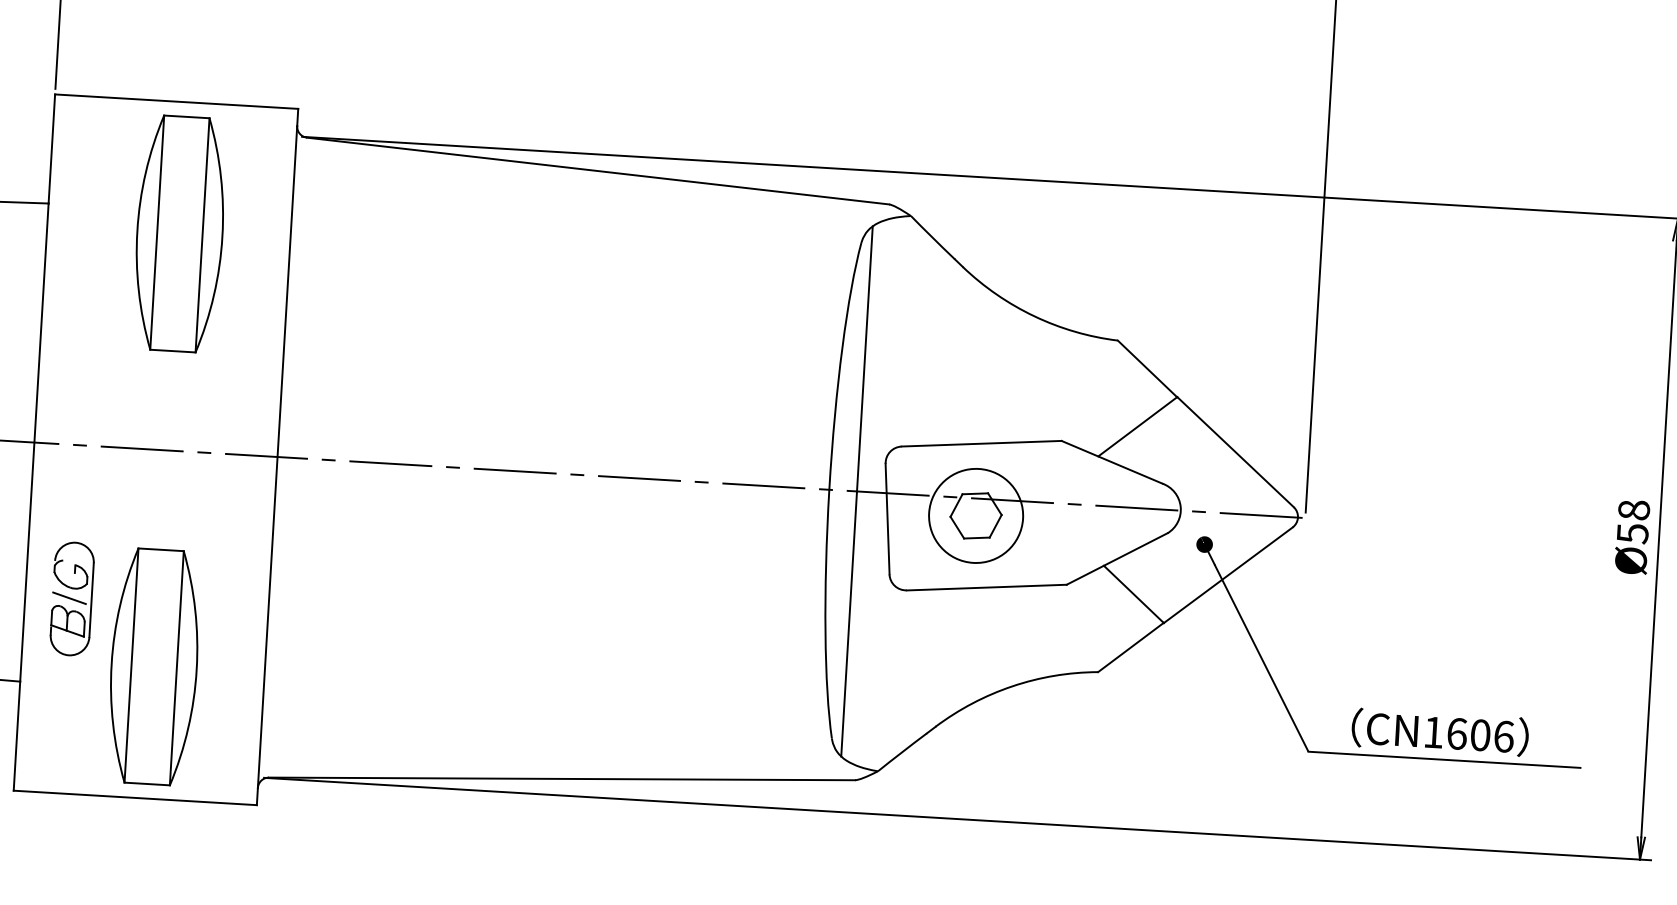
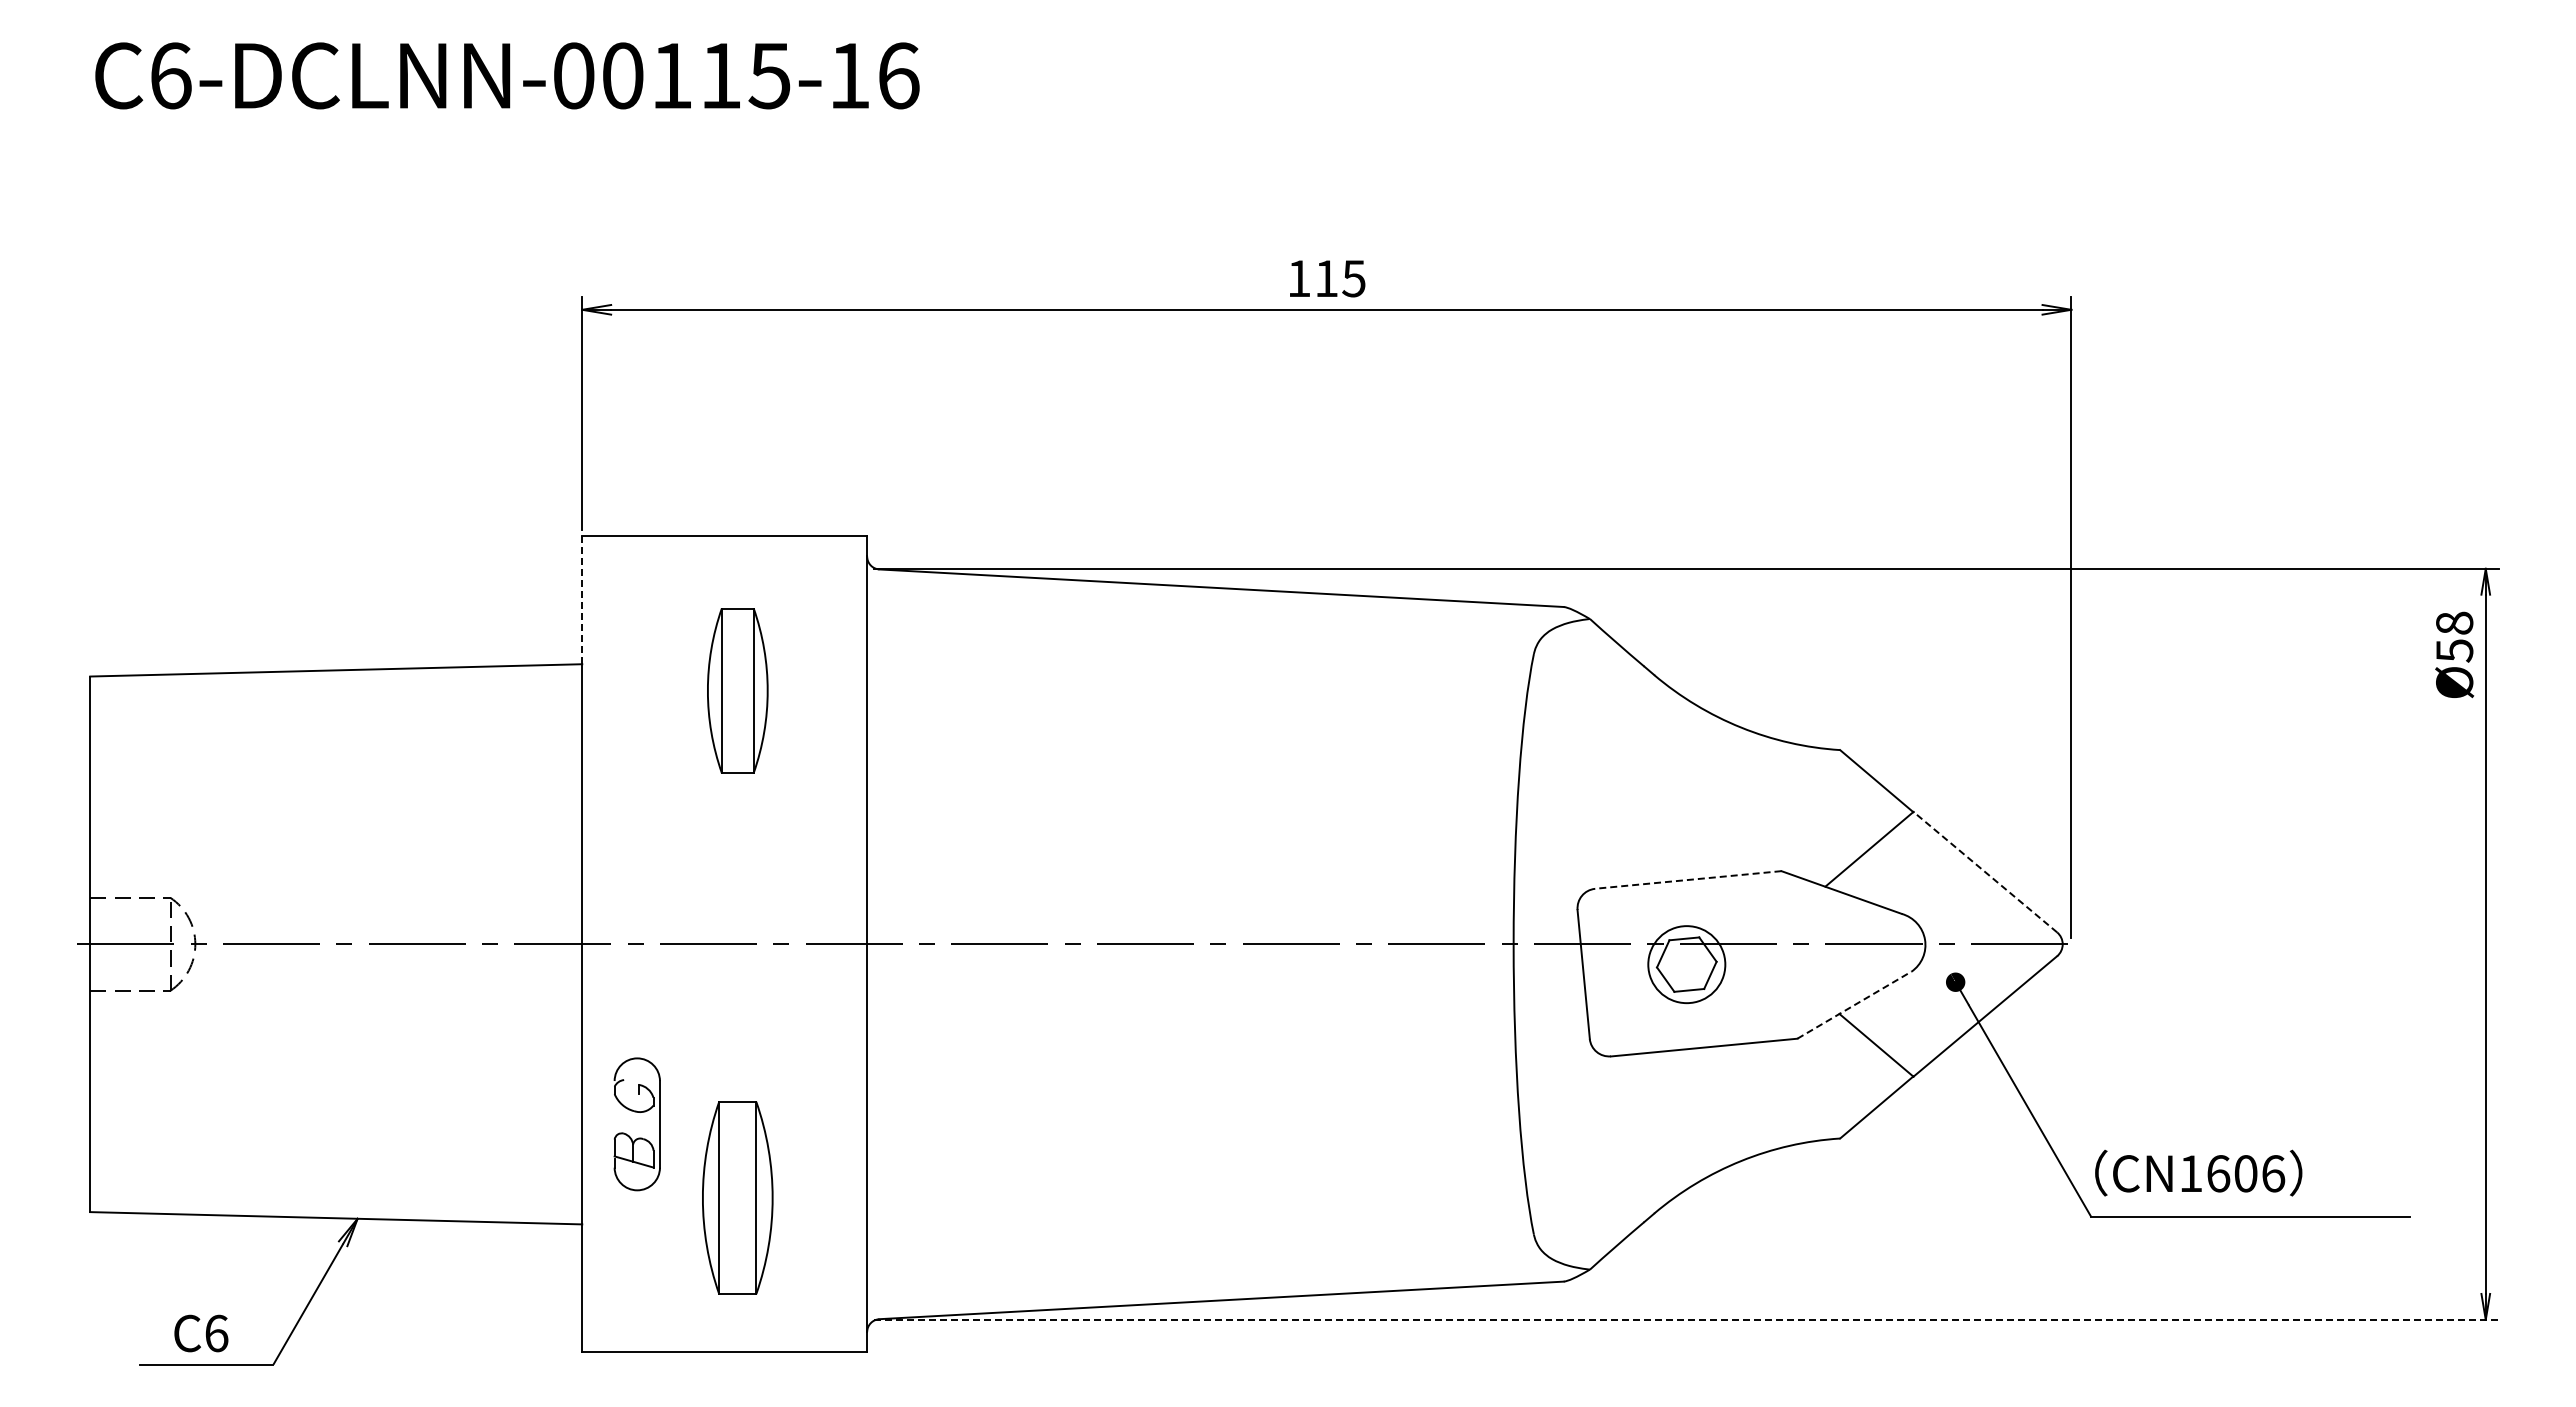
line: (52, 149) -> (582, 600), solid -> dashed
part: (179, 233) -> (737, 690), size x0.6
line: (981, 443) -> (1688, 879), solid -> dashed
line: (1235, 452) -> (1985, 872), solid -> dashed
line: (857, 490) -> (1546, 943), removed
circle: (975, 515) -> (1686, 964), size x0.7
text: (1632, 536) -> (2454, 654), moved
line: (1117, 558) -> (1854, 1004), solid -> dashed
line: (69, 598) -> (633, 1123), removed
part: (154, 666) -> (737, 1197), size x0.7
text: (1440, 731) -> (2198, 1172), moved
line: (957, 818) -> (1686, 1319), solid -> dashed

